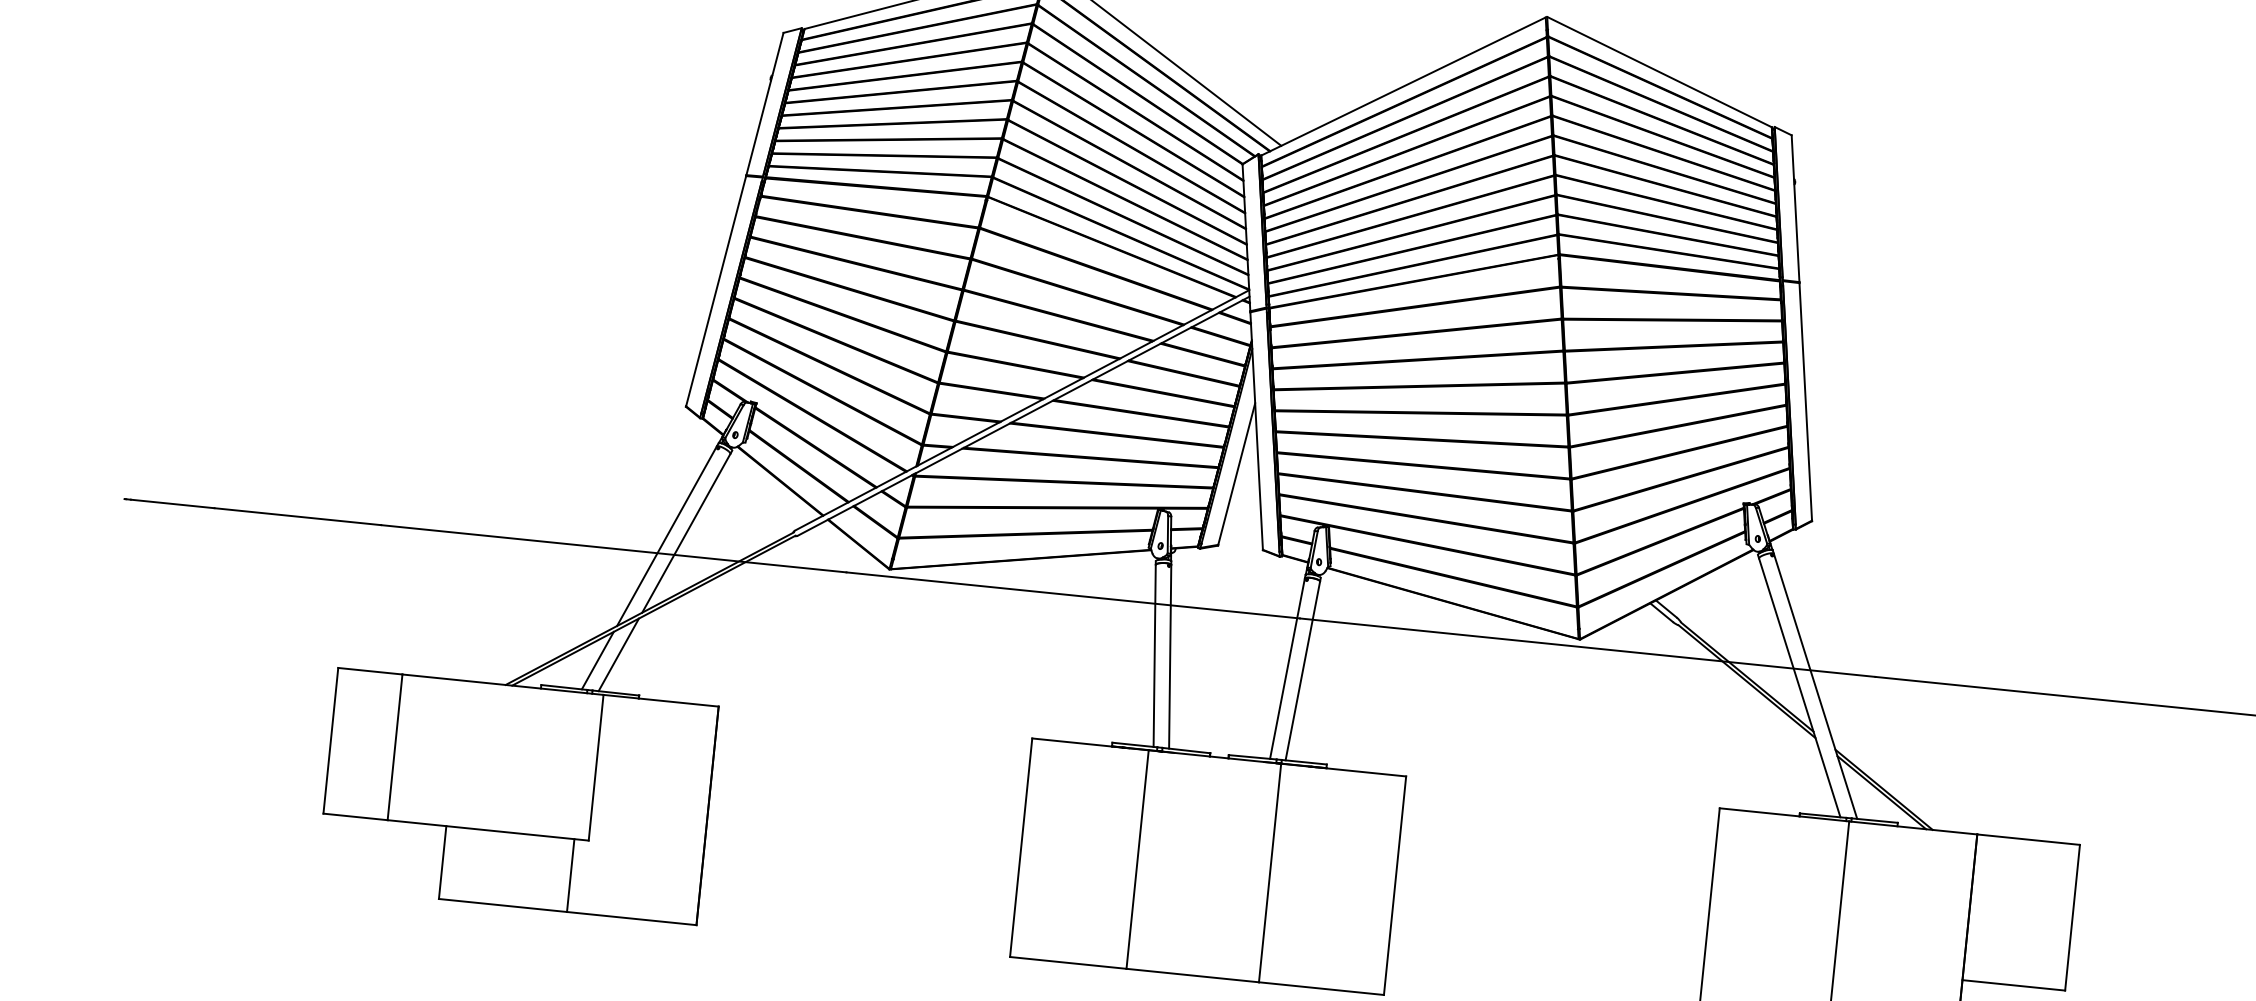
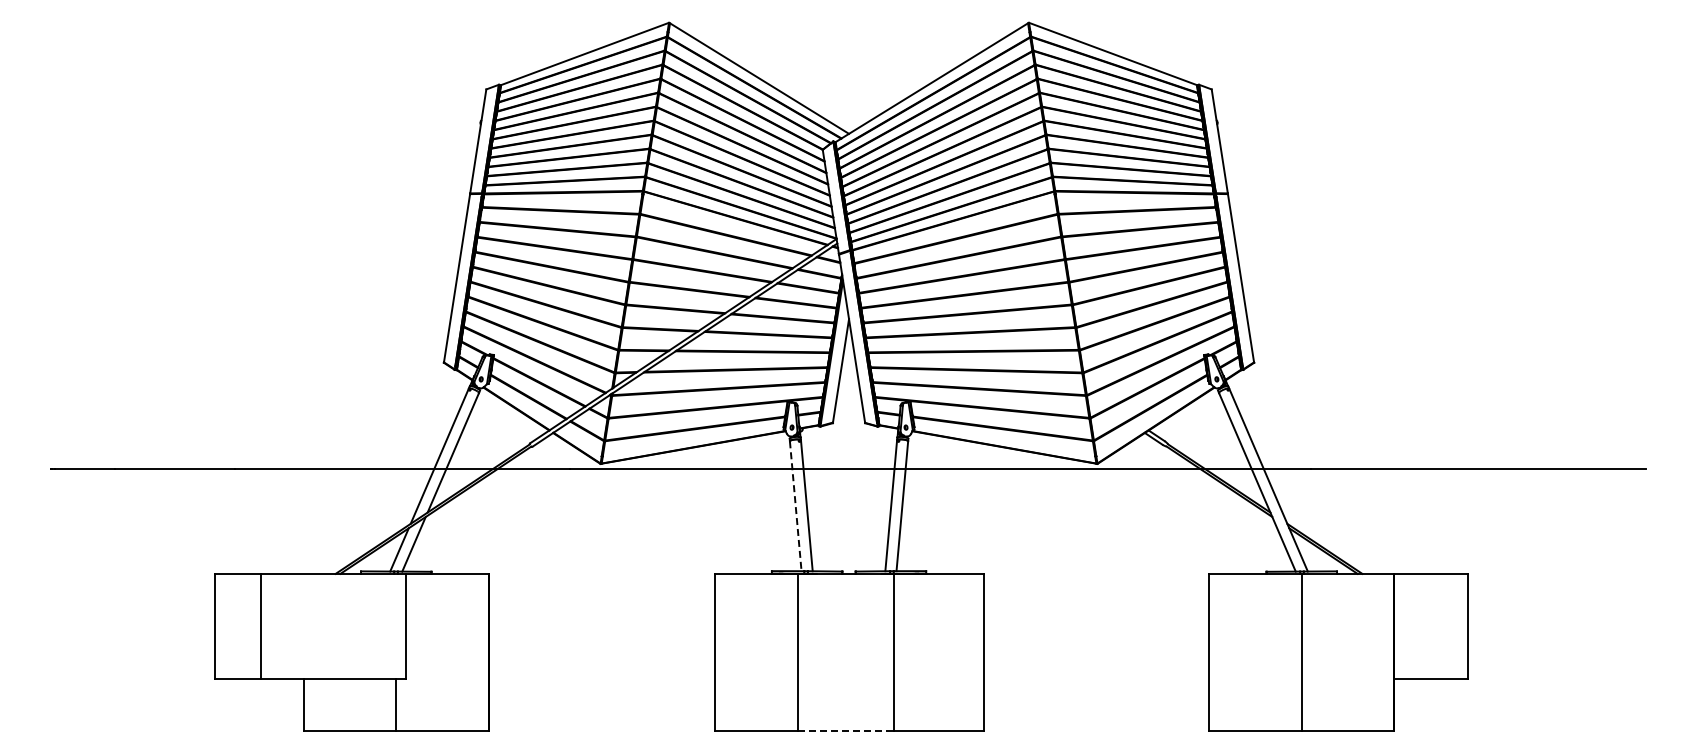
line: (1154, 656) -> (795, 506), solid -> dashed
line: (1192, 975) -> (845, 731), solid -> dashed

